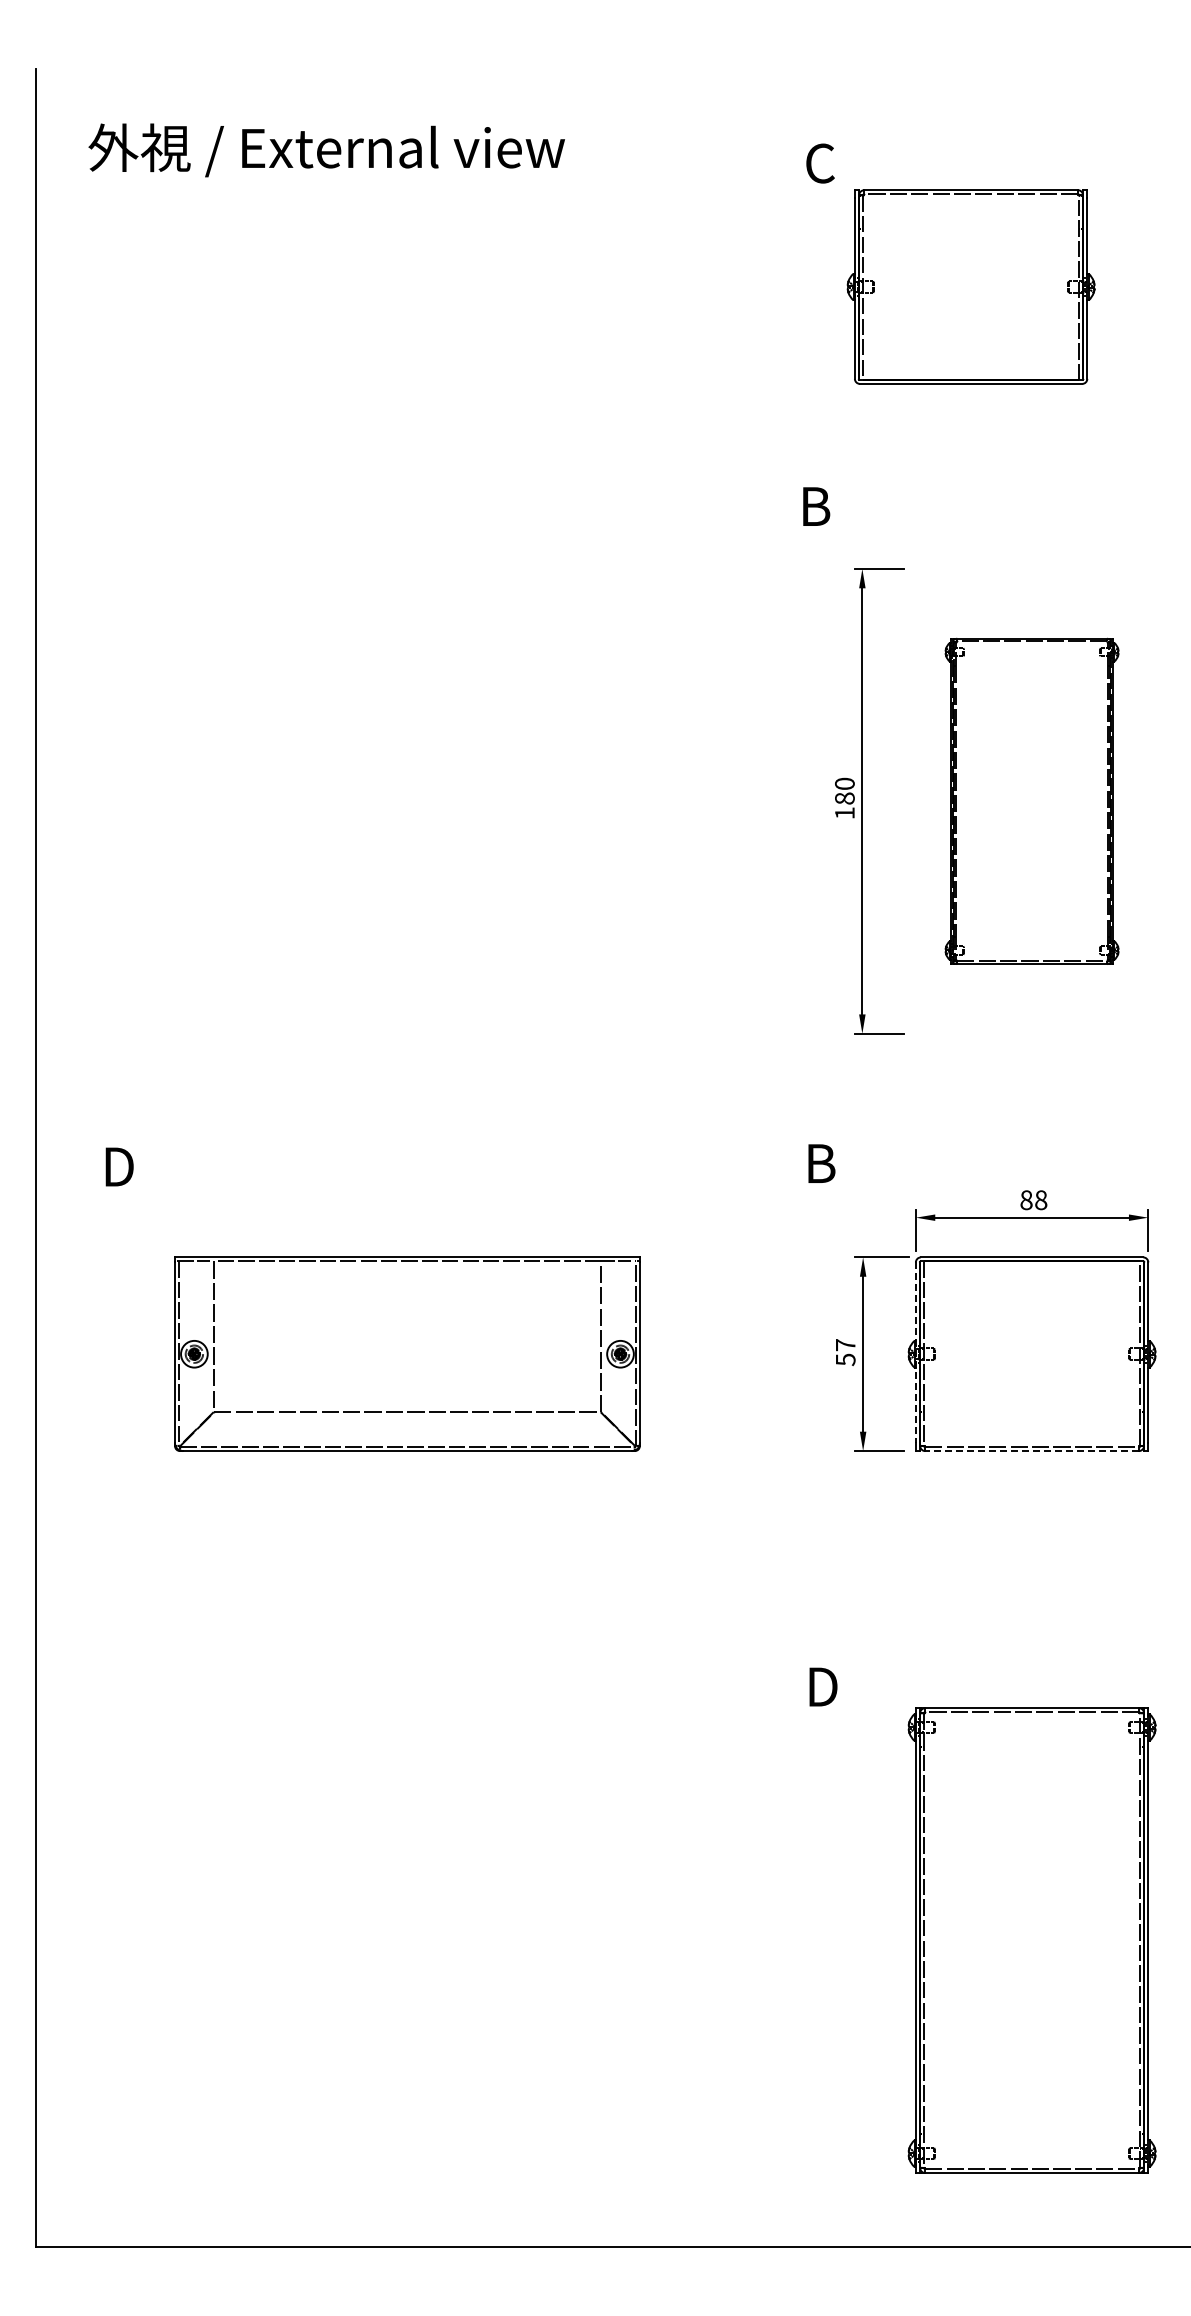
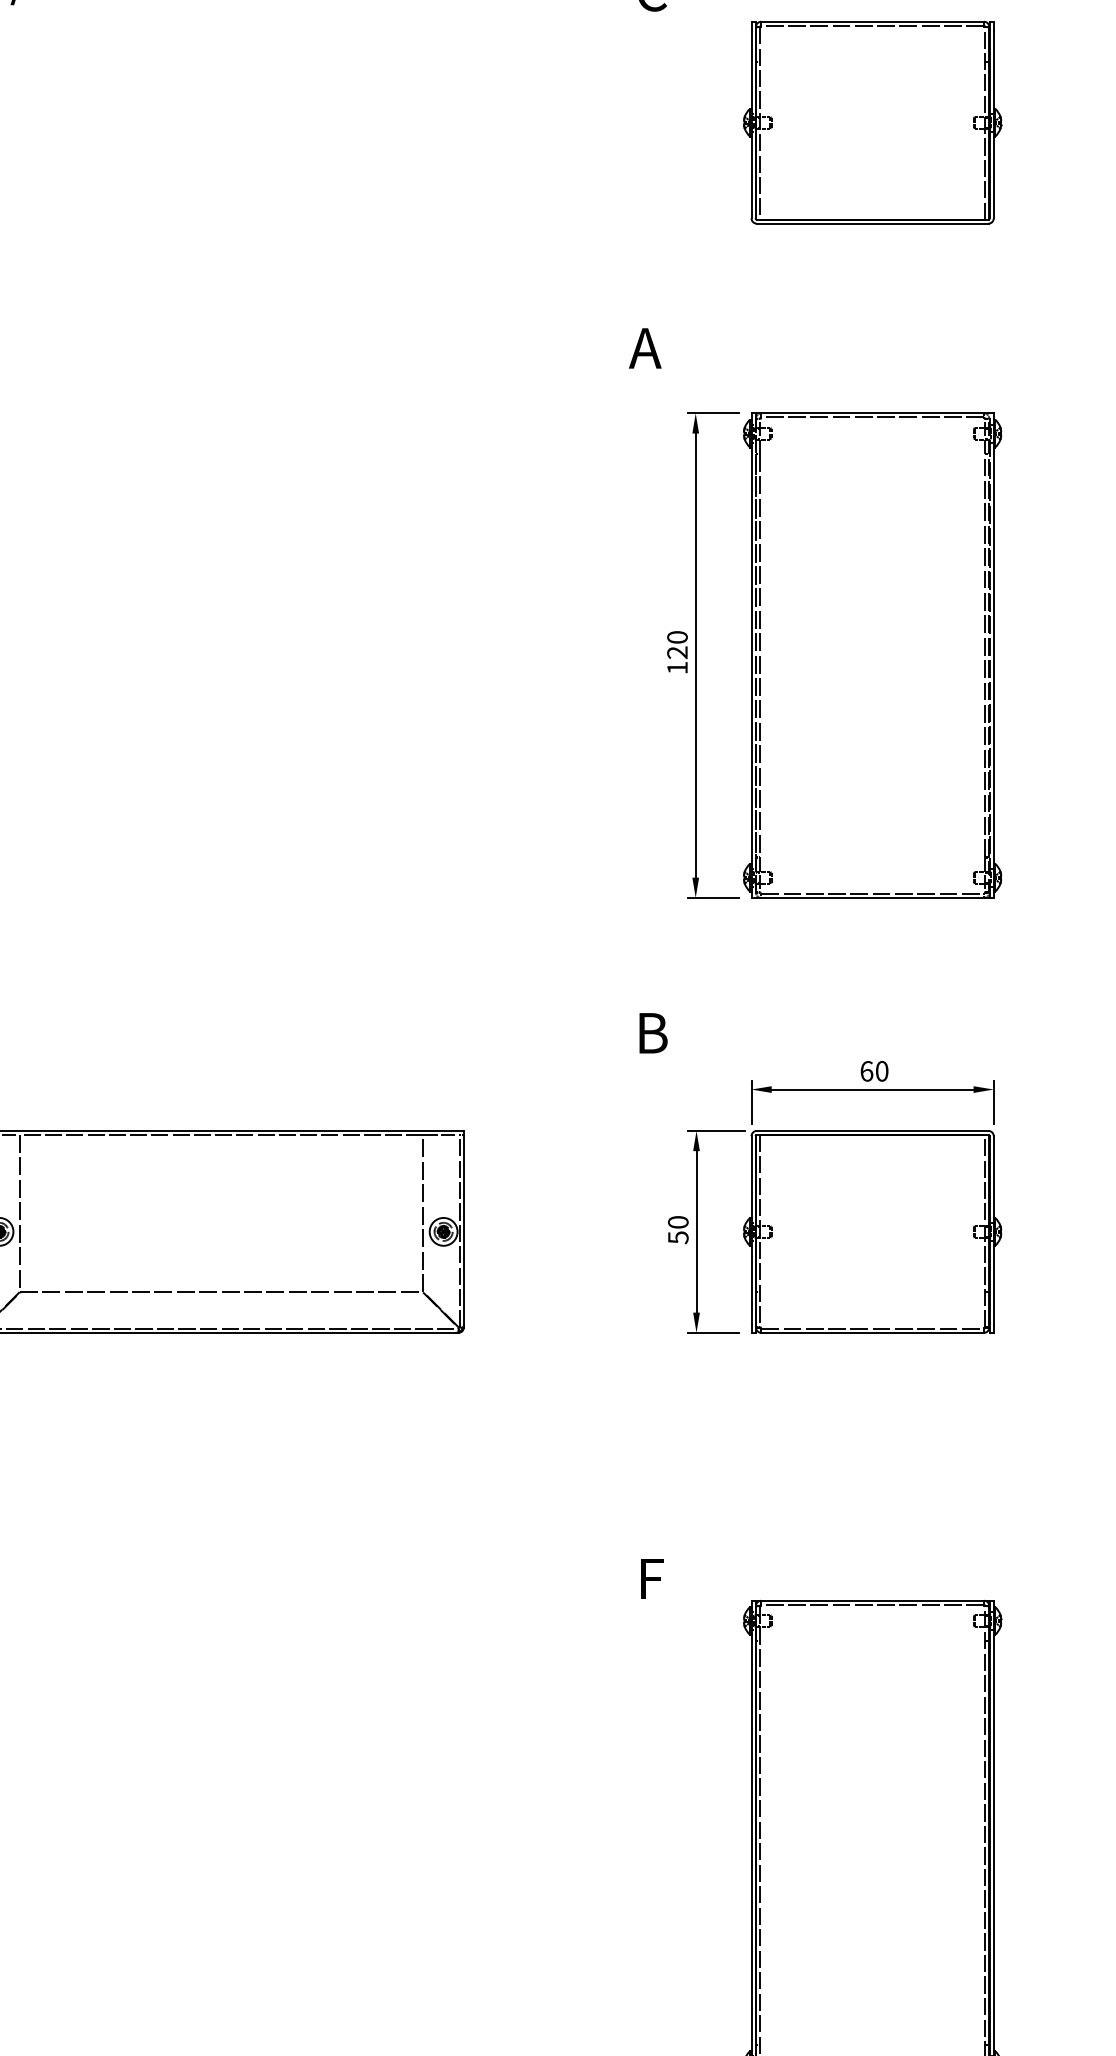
part: (970, 286) -> (872, 122), moved
text: (814, 506) -> (645, 348), B -> A
text: (844, 798) -> (677, 652), 180 -> 120
part: (1031, 801) -> (872, 655), size x1.43
text: (1033, 1200) -> (874, 1071), 88 -> 60
text: (845, 1345) -> (678, 1222), 57 -> 50
line: (915, 1353) -> (751, 1231), dashed -> solid
line: (1032, 1451) -> (873, 1333), dashed -> solid
text: (823, 1686) -> (655, 1578), D -> F

